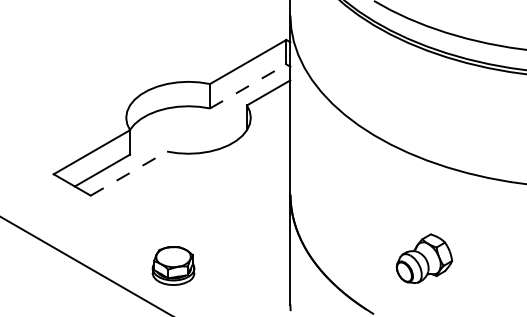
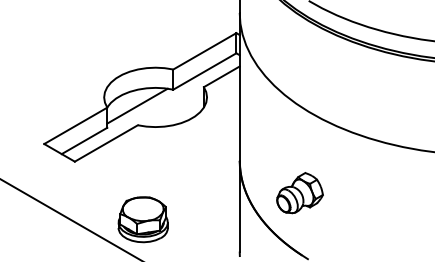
line: (248, 86) -> (205, 71), dashed -> solid
line: (166, 128) -> (137, 106), added
line: (129, 173) -> (106, 143), dashed -> solid
part: (424, 258) -> (300, 192), moved
part: (173, 265) -> (143, 219), size x1.43

